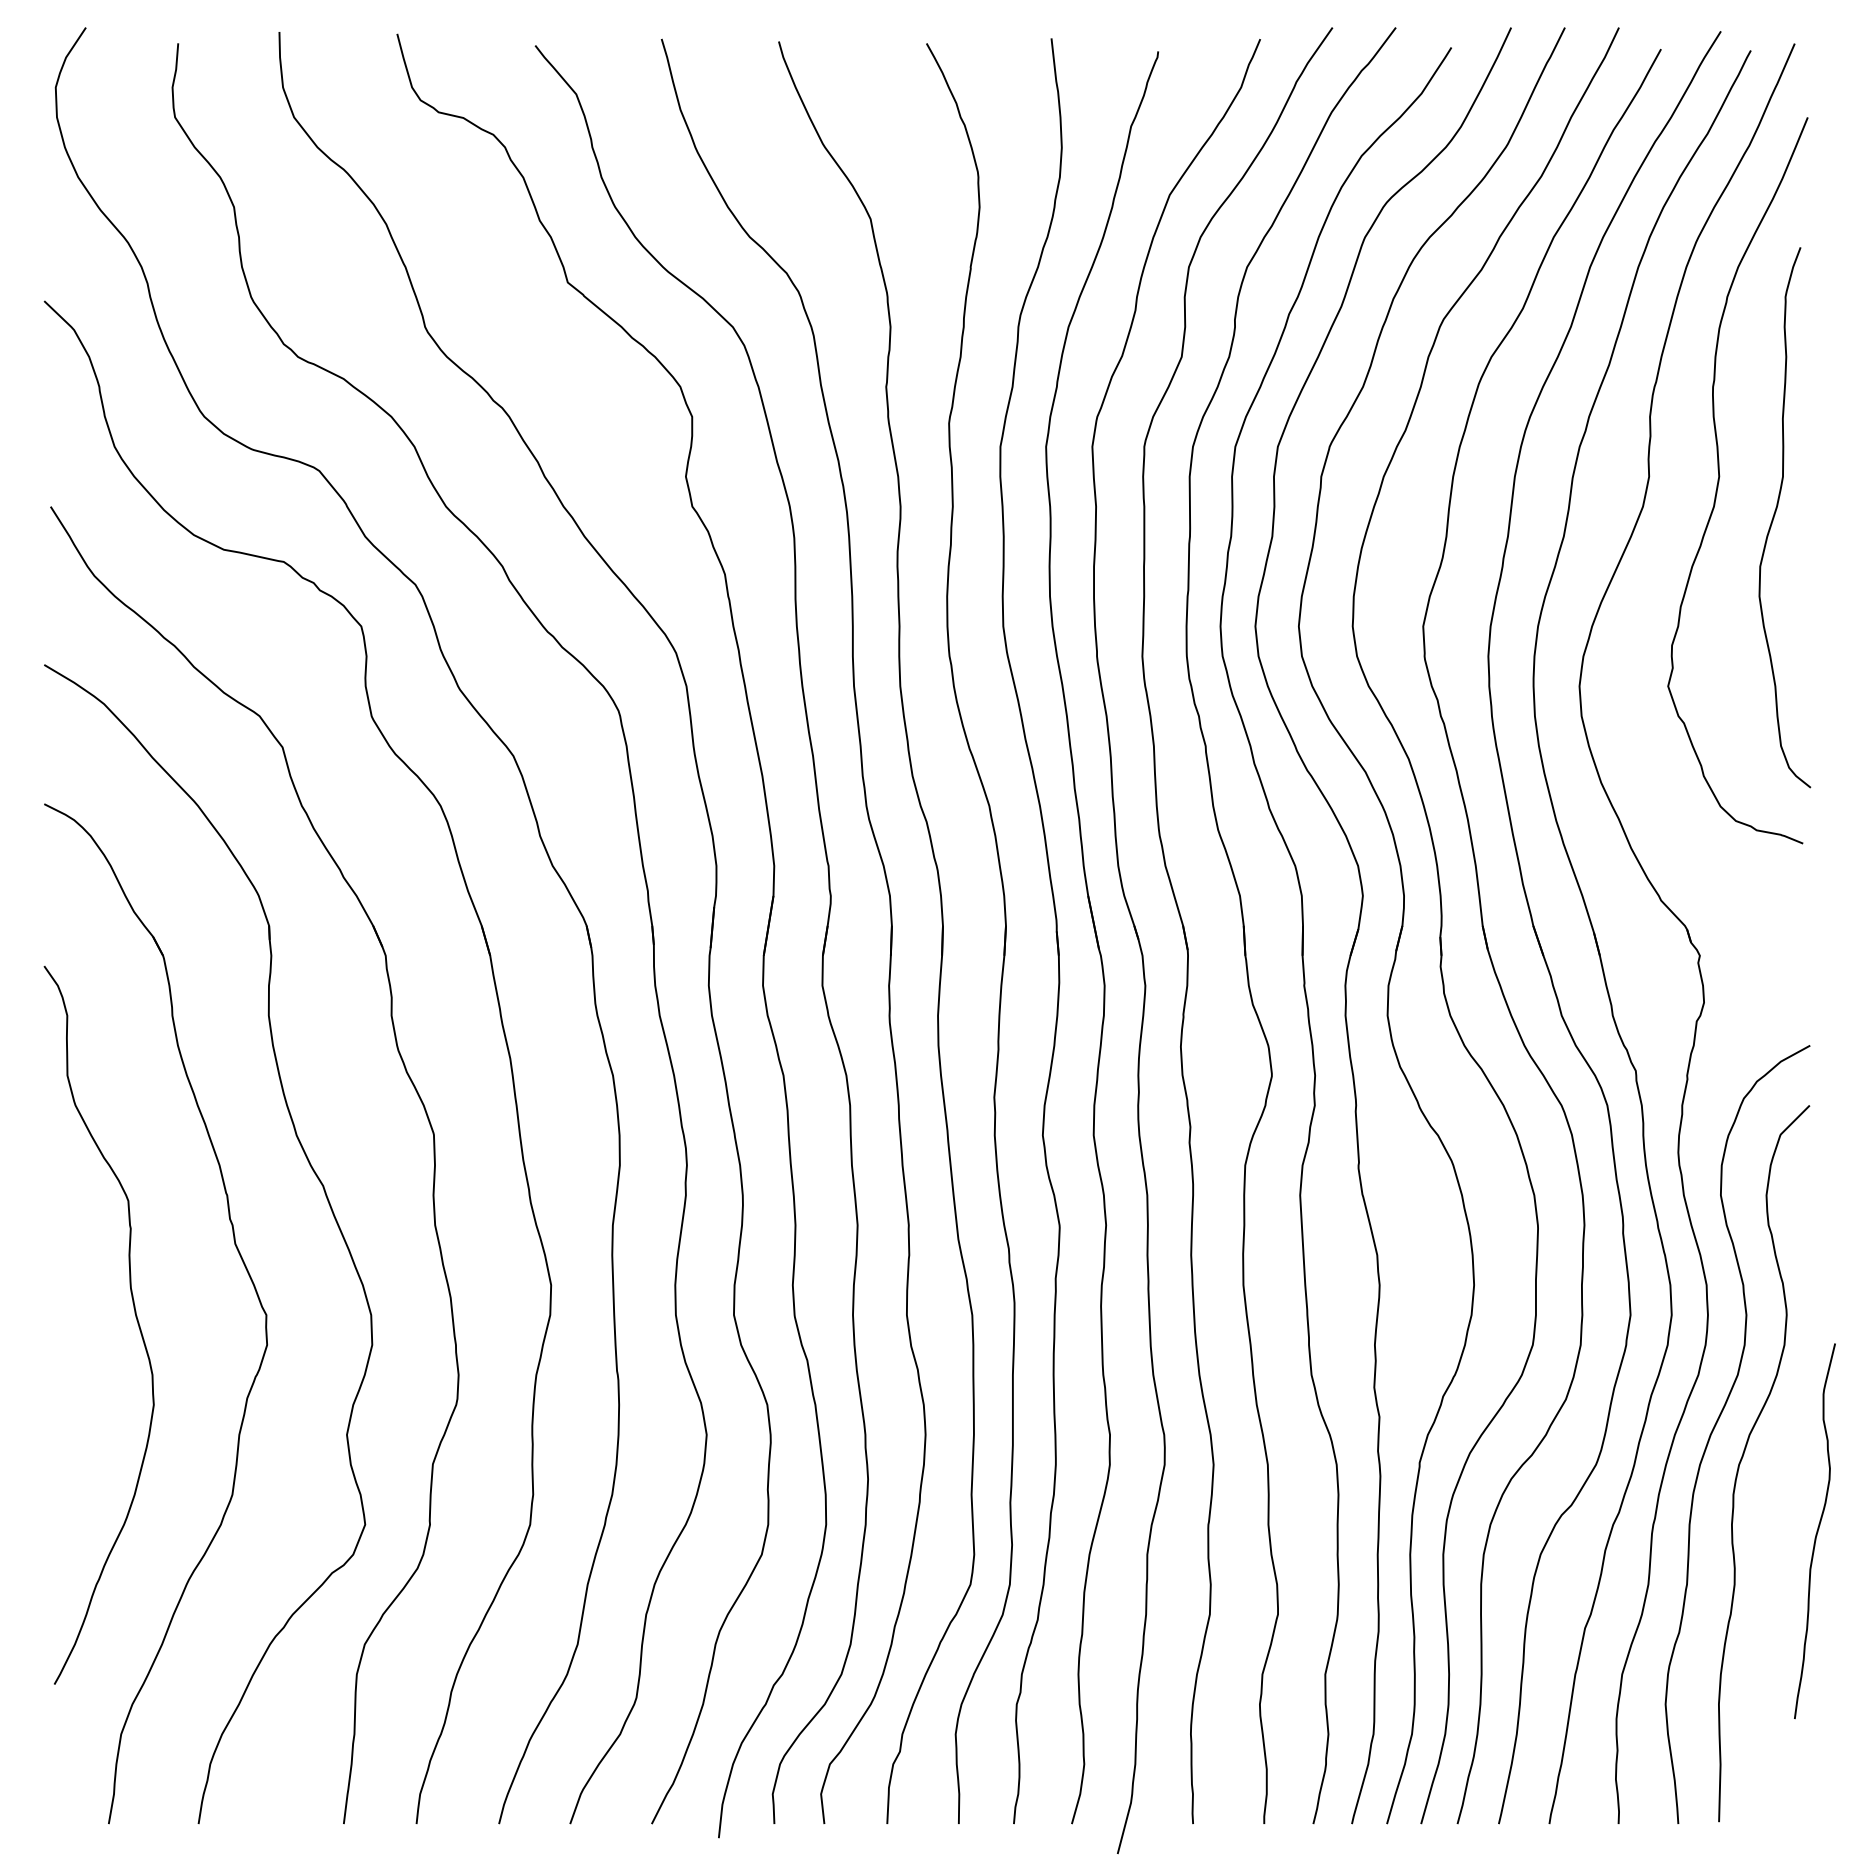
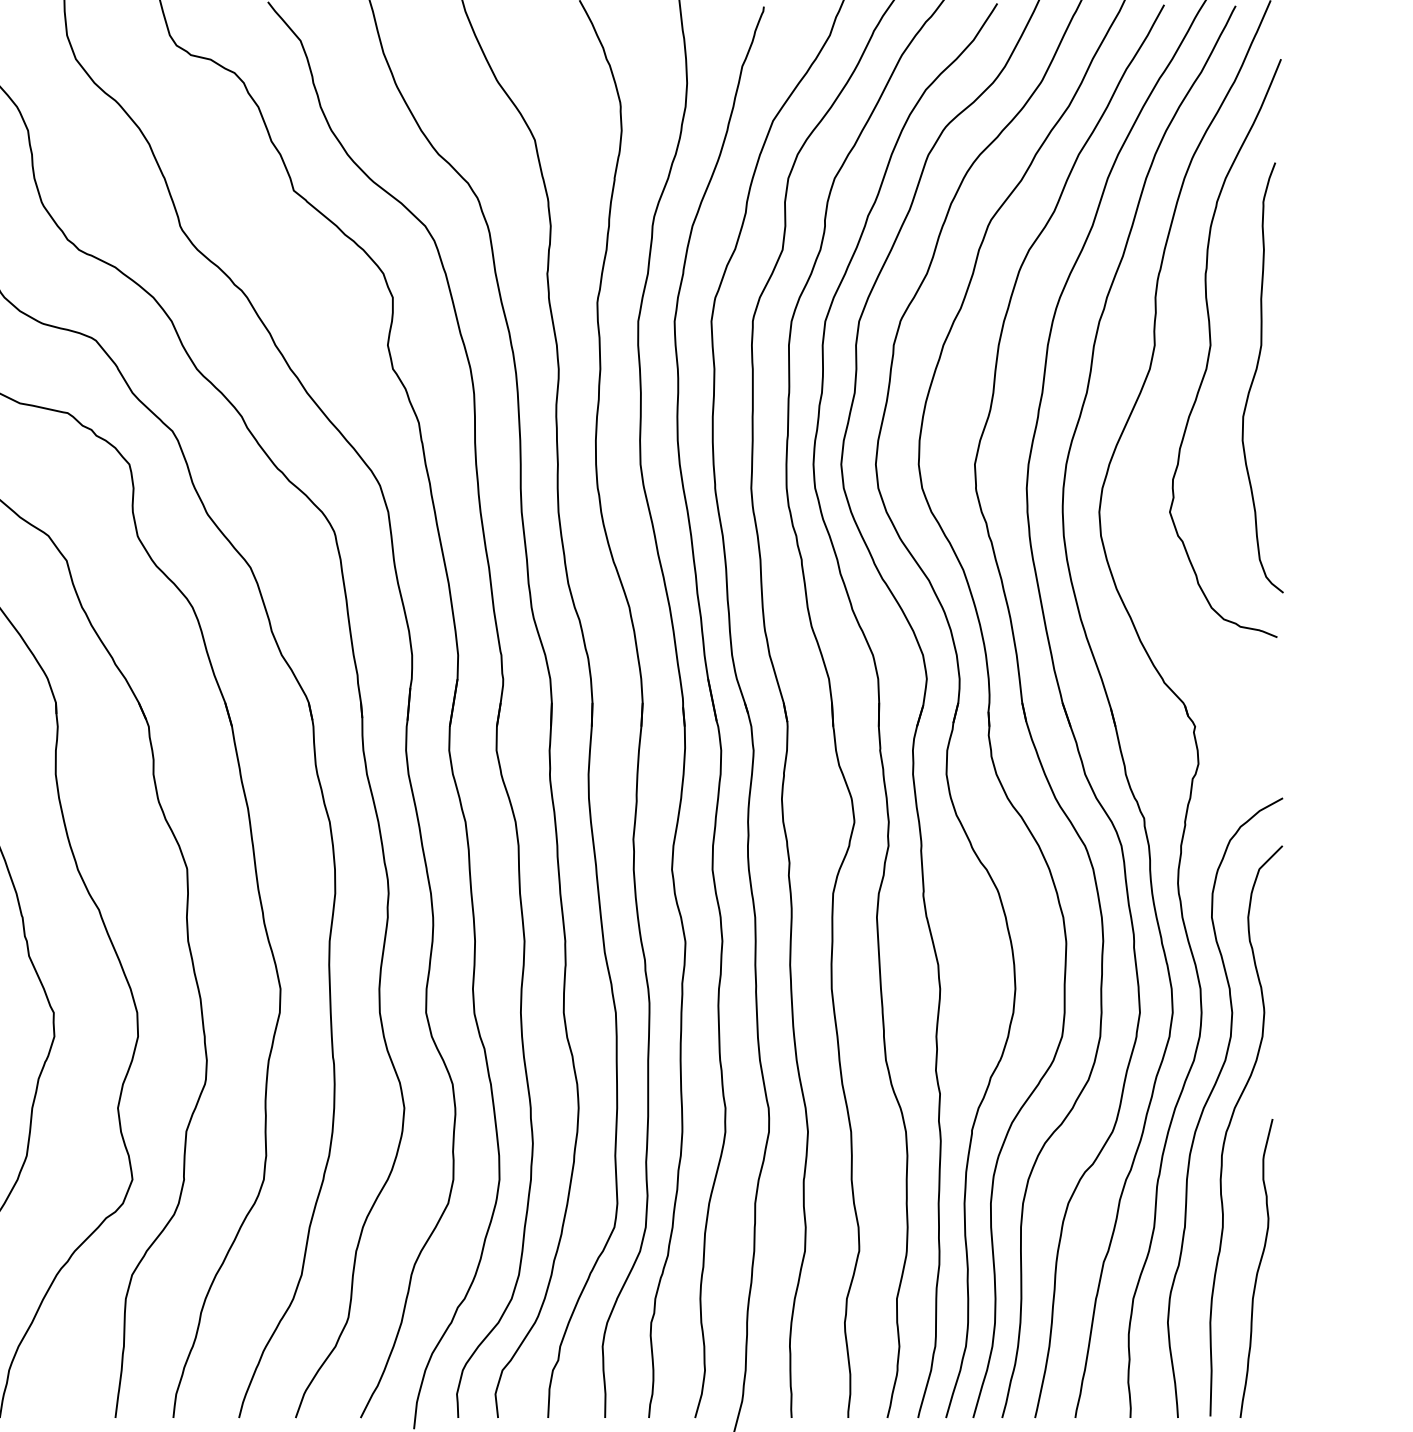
curve: (1816, 1531) -> (1257, 1268), moved

